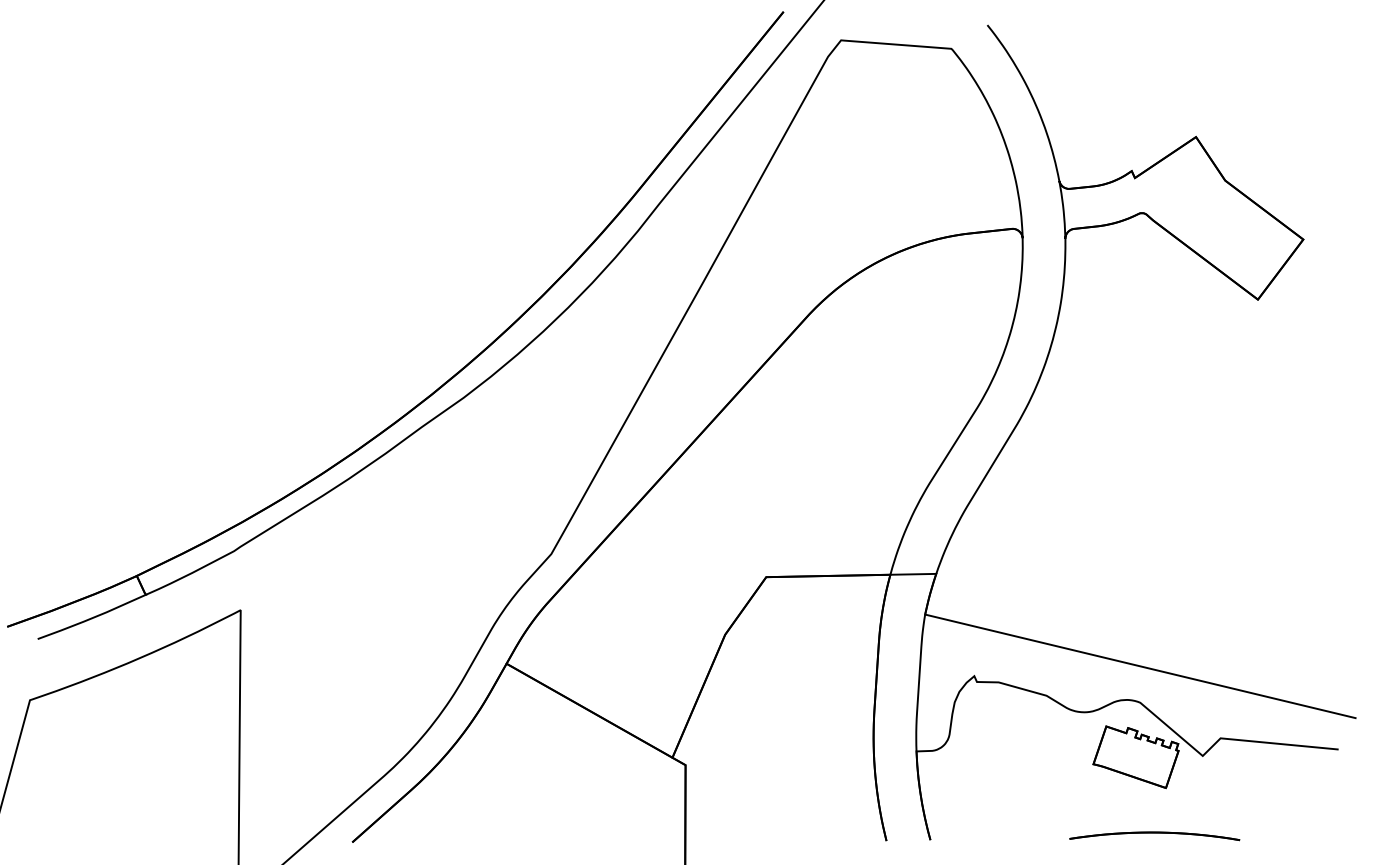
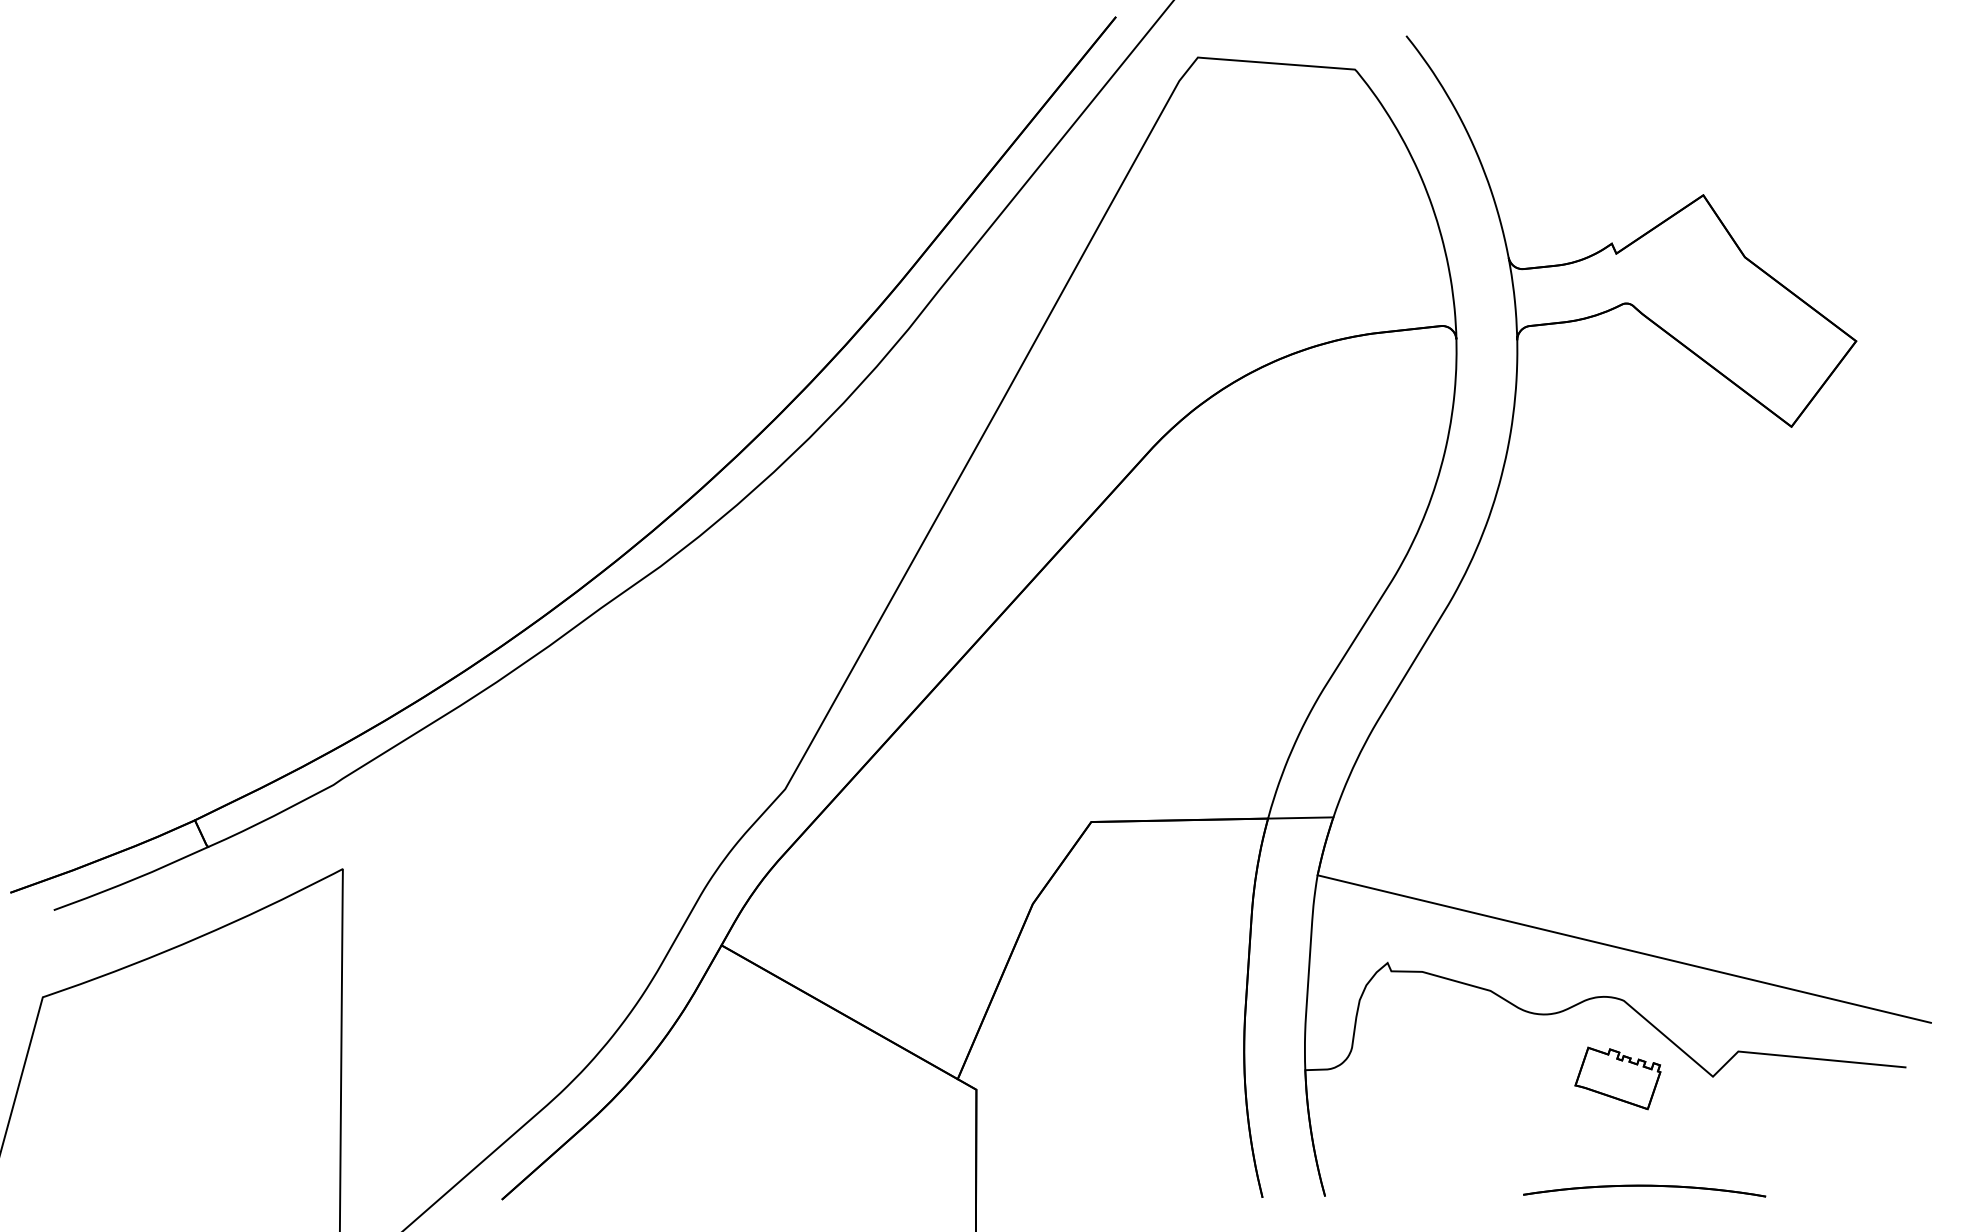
part: (1135, 757) -> (1617, 1078), size x0.7

